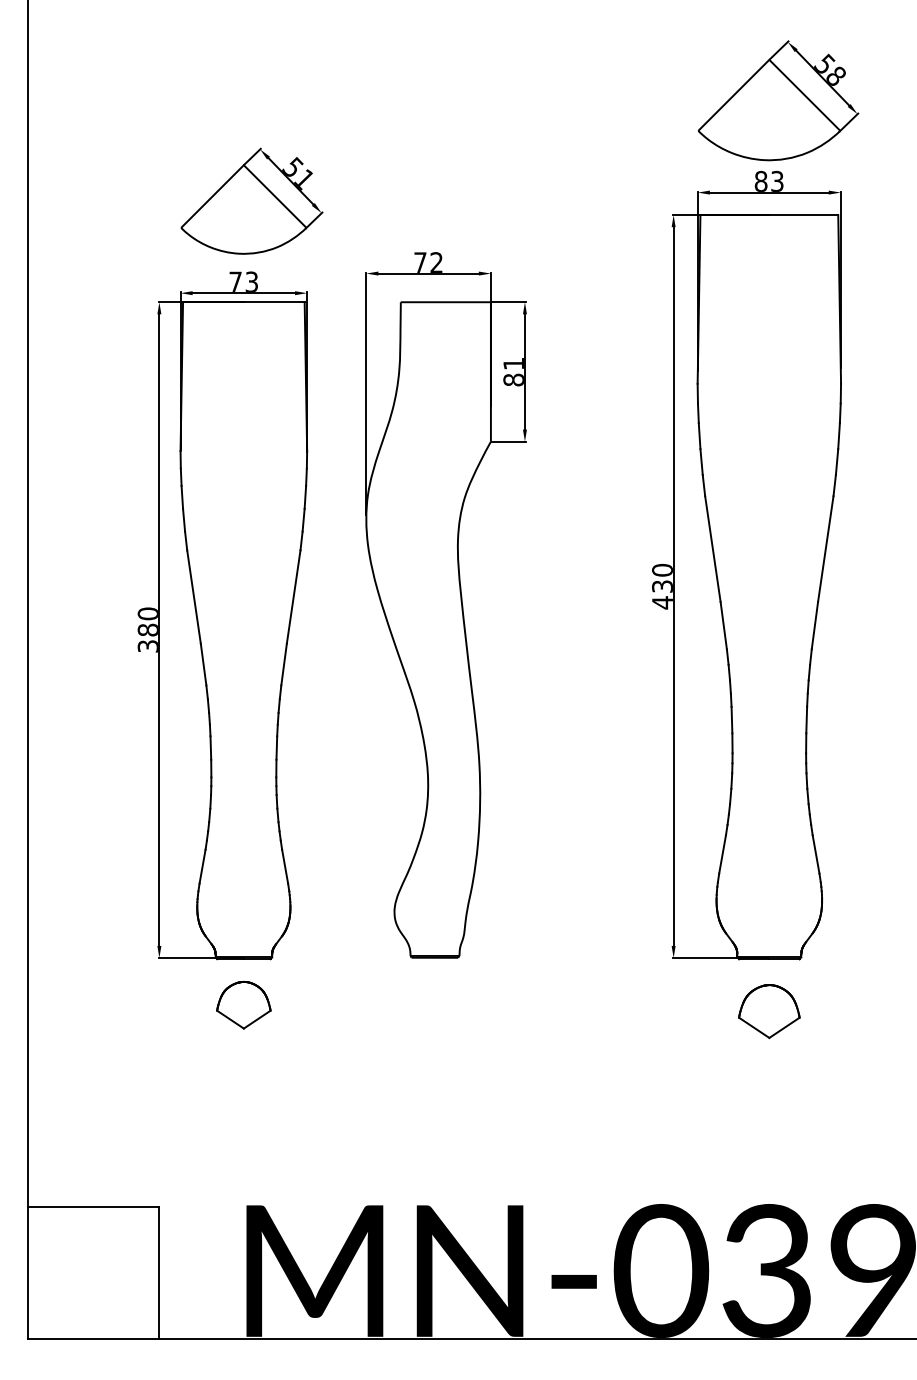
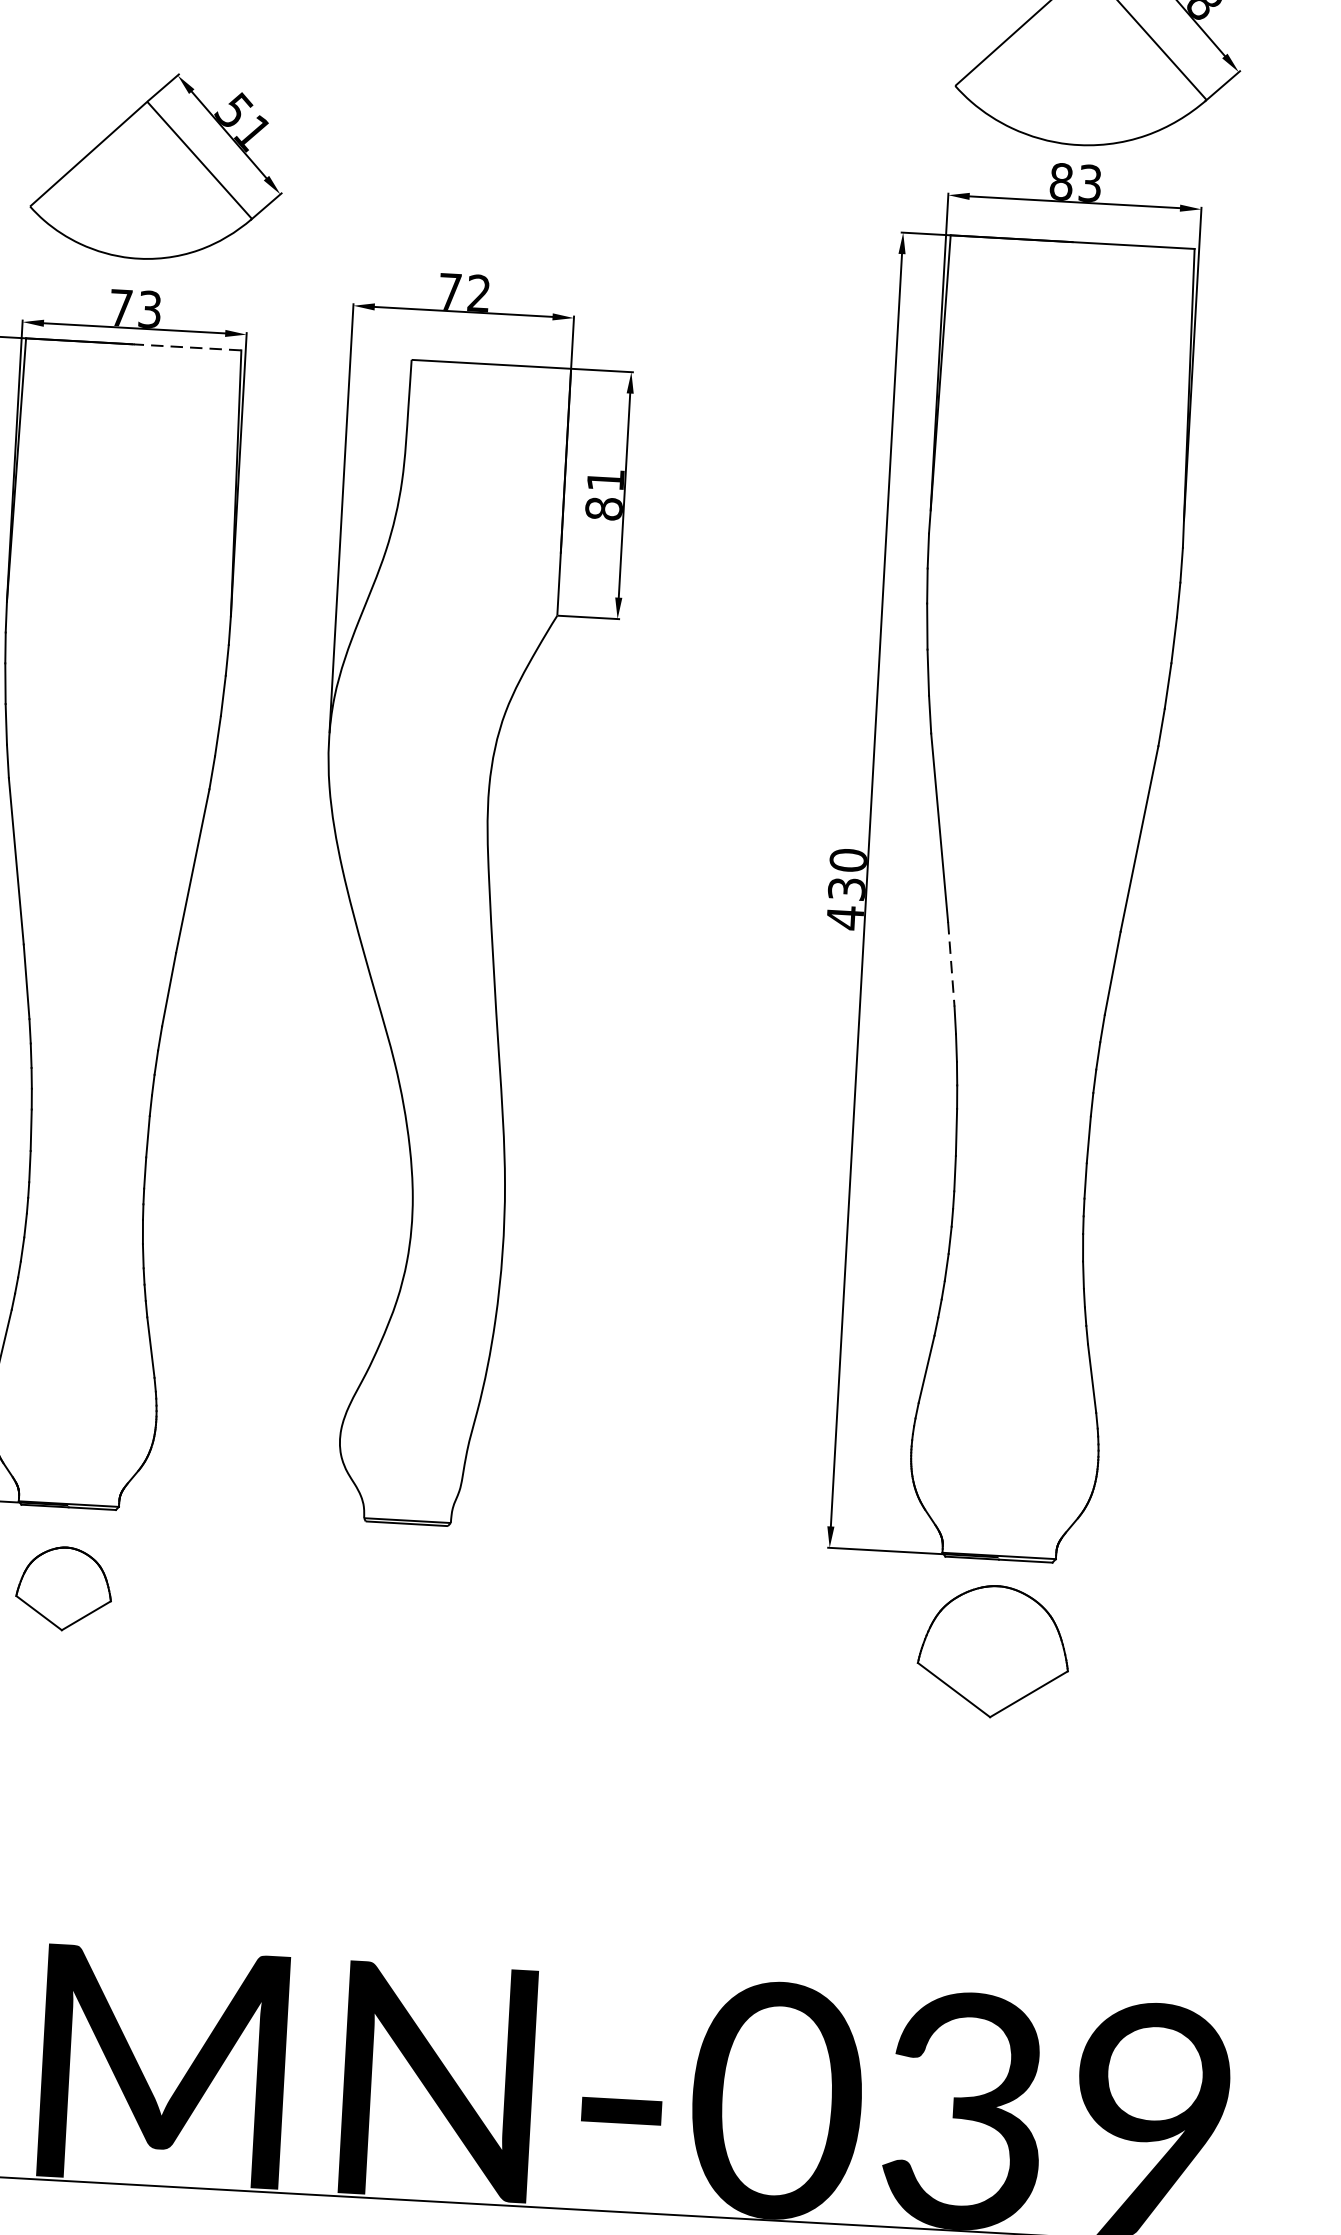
line: (273, 302) -> (186, 347), solid -> dashed
line: (723, 625) -> (950, 964), solid -> dashed
part: (769, 1011) -> (994, 1652), size x1.4

